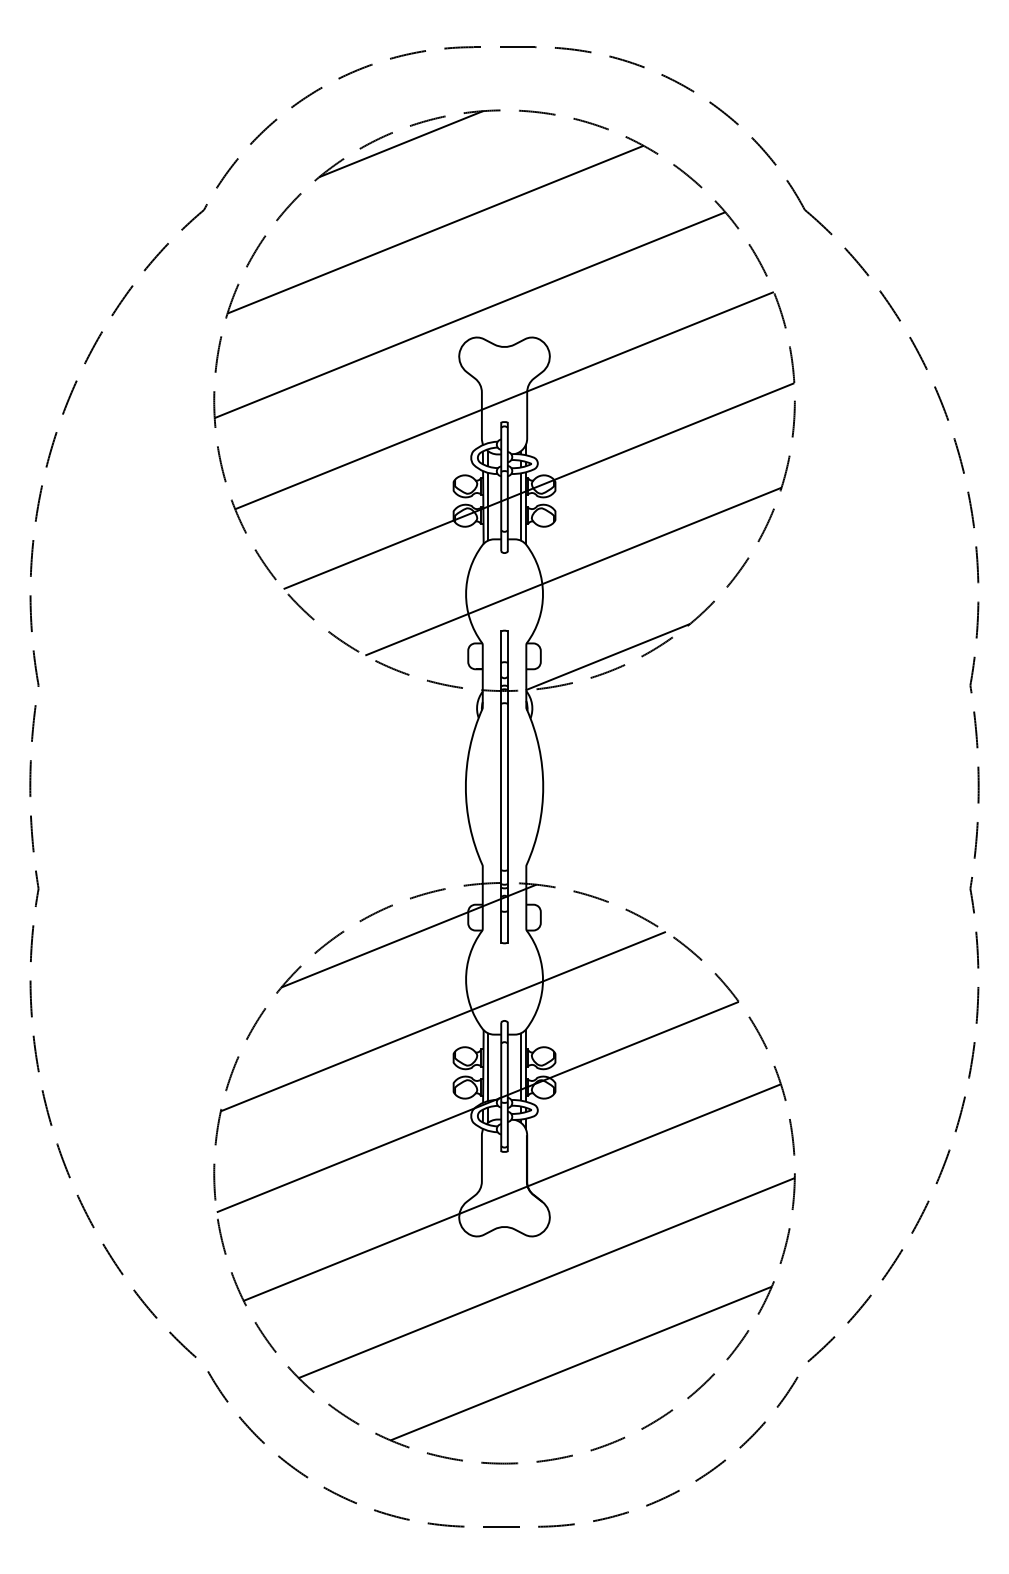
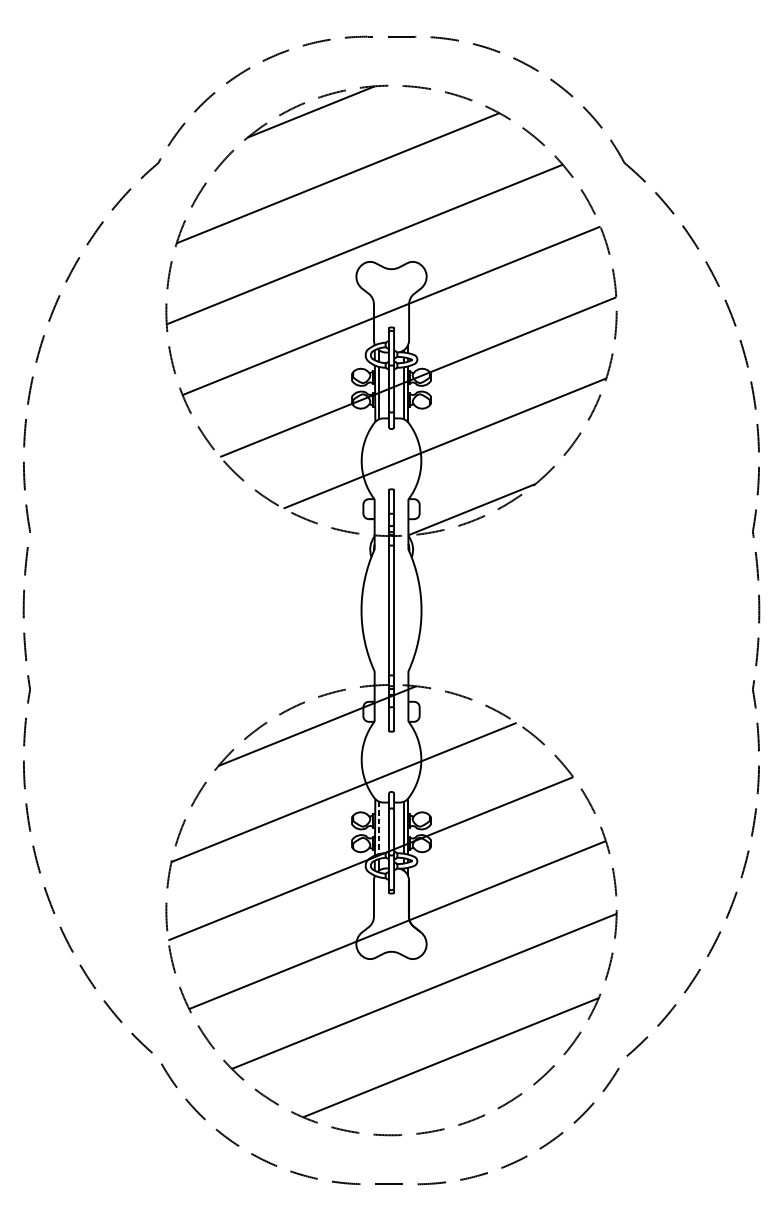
line: (488, 1067) -> (379, 828), solid -> dashed

